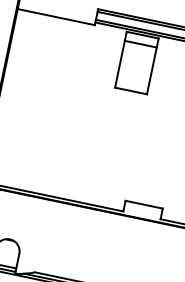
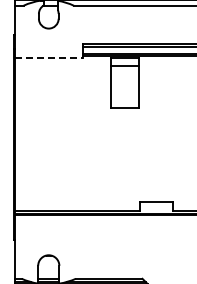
line: (57, 17) -> (49, 58), solid -> dashed

